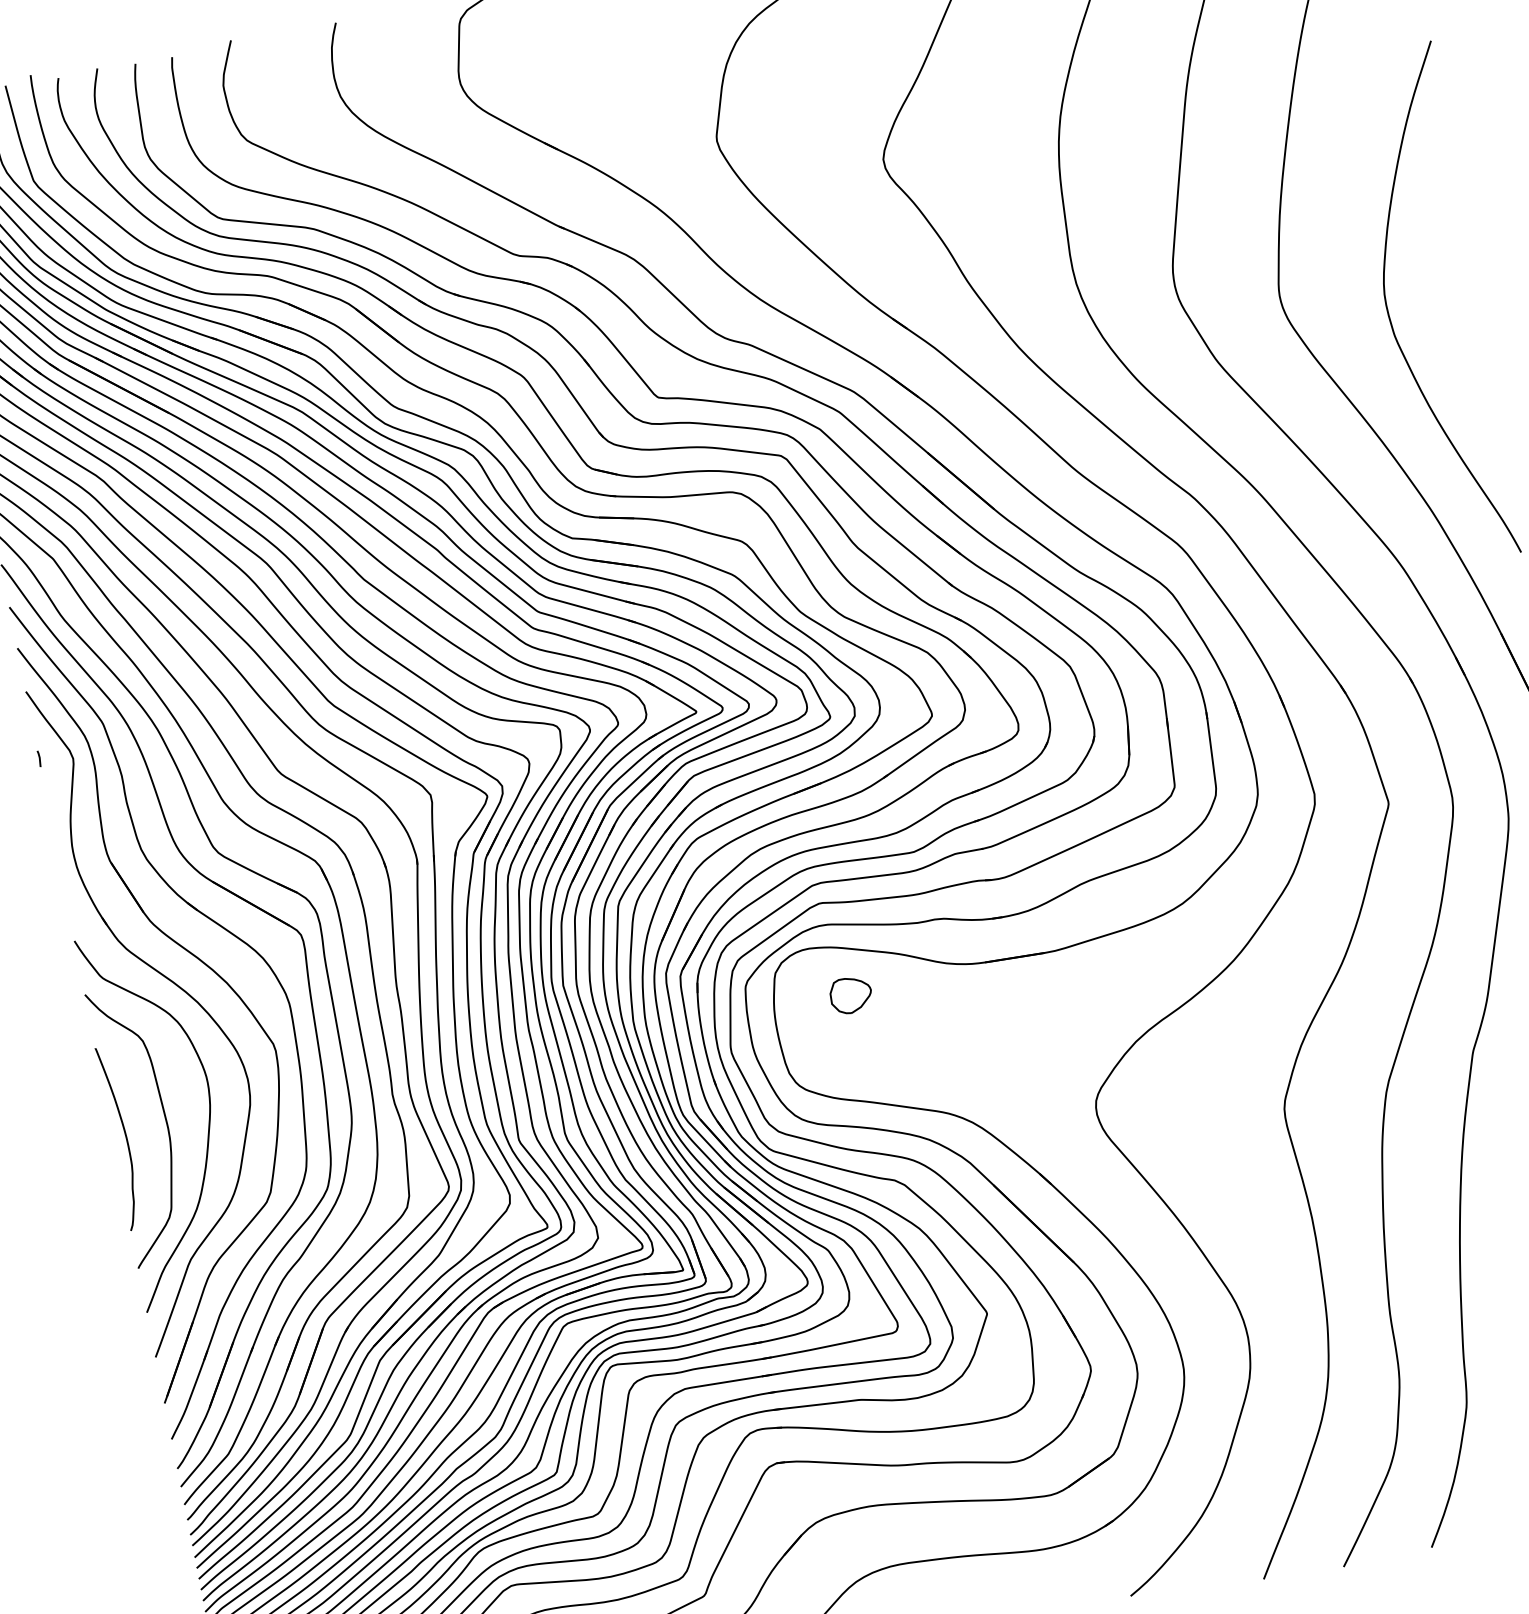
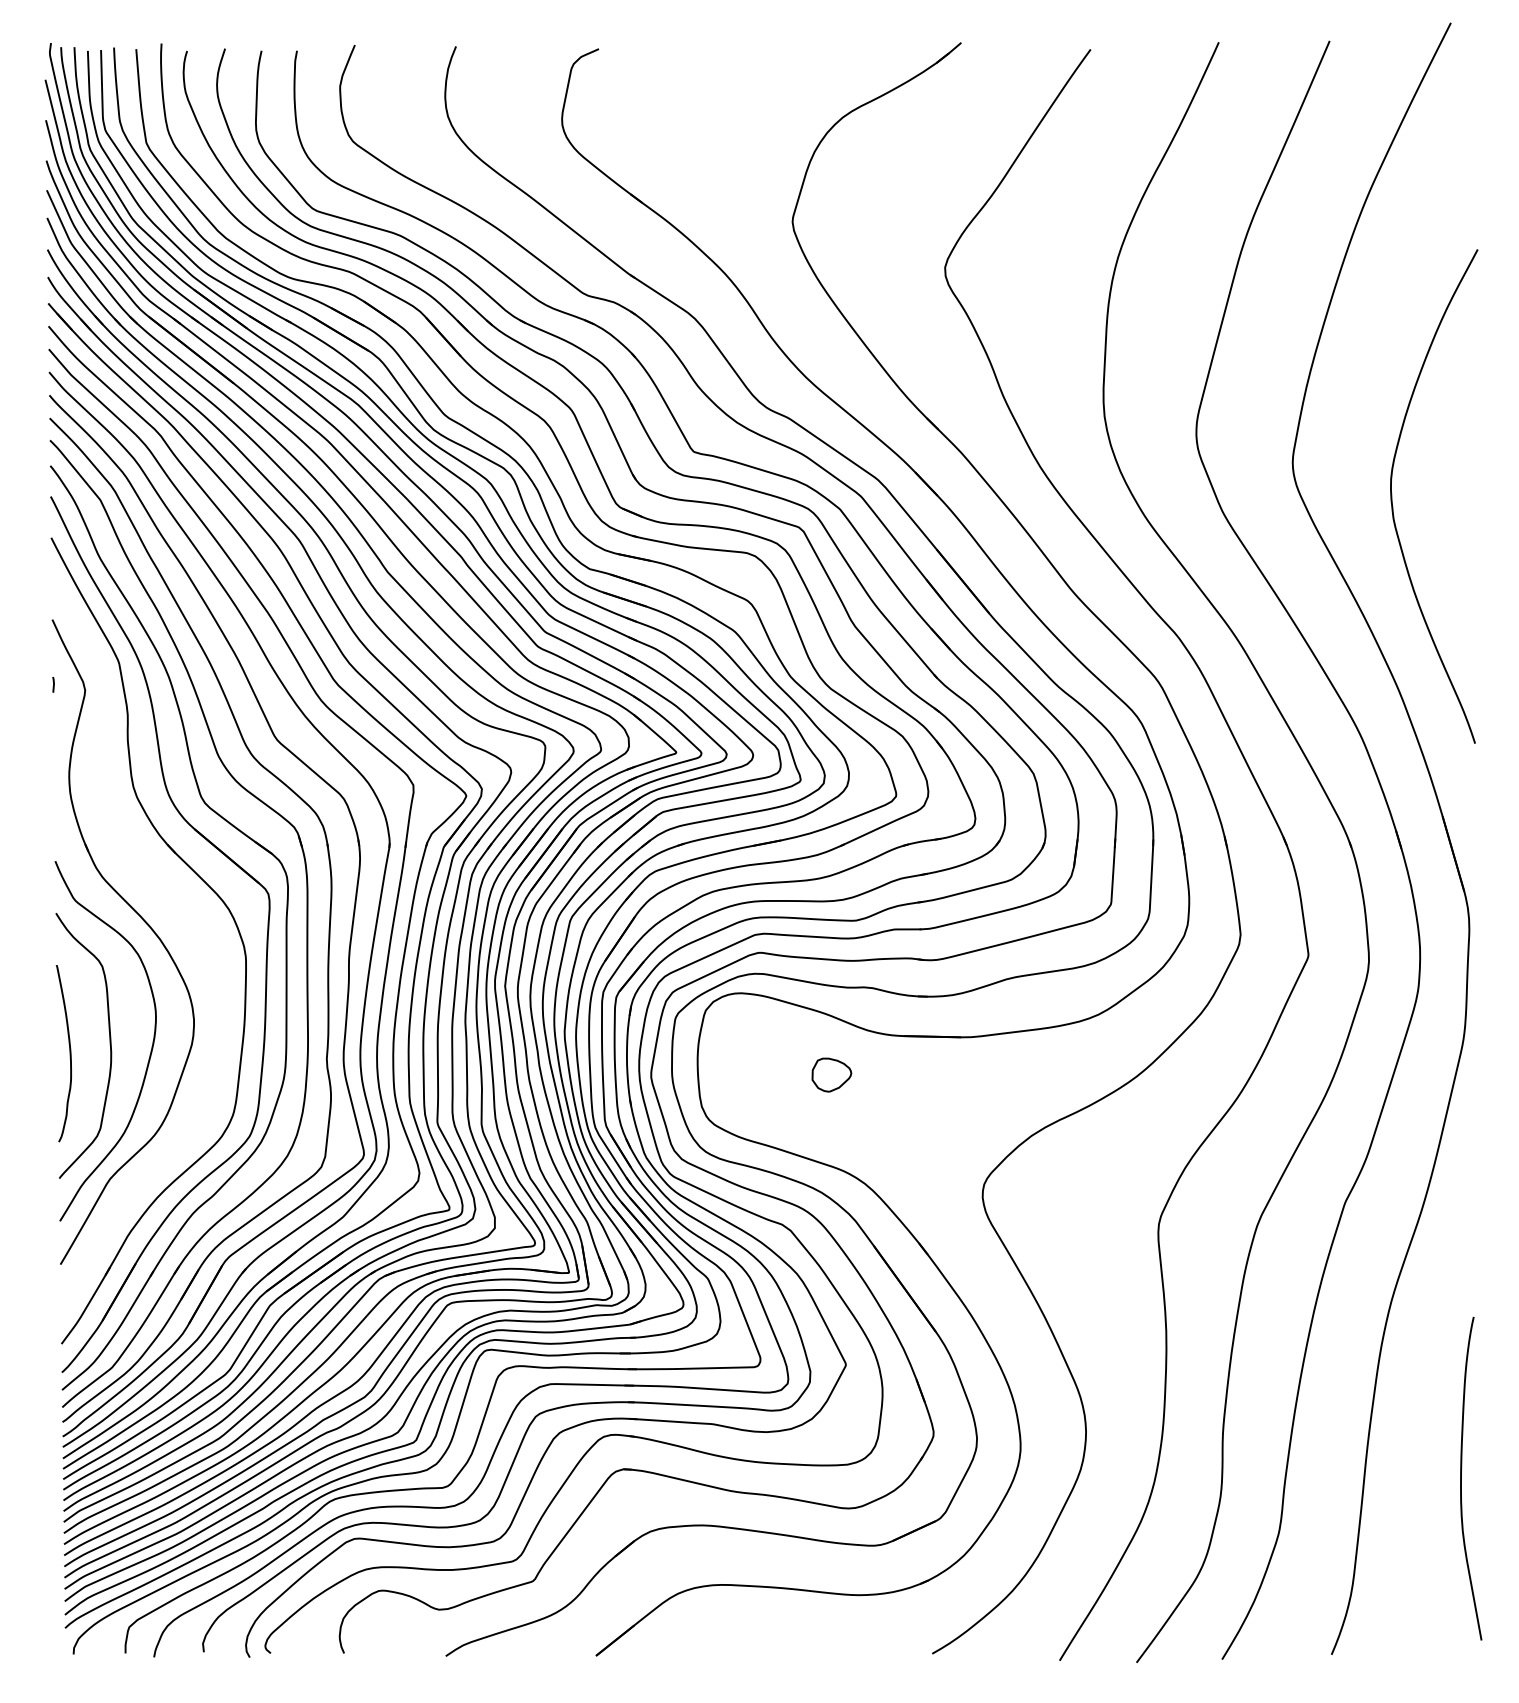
part: (212, 971) -> (179, 913), removed
part: (850, 994) -> (831, 1074), moved

